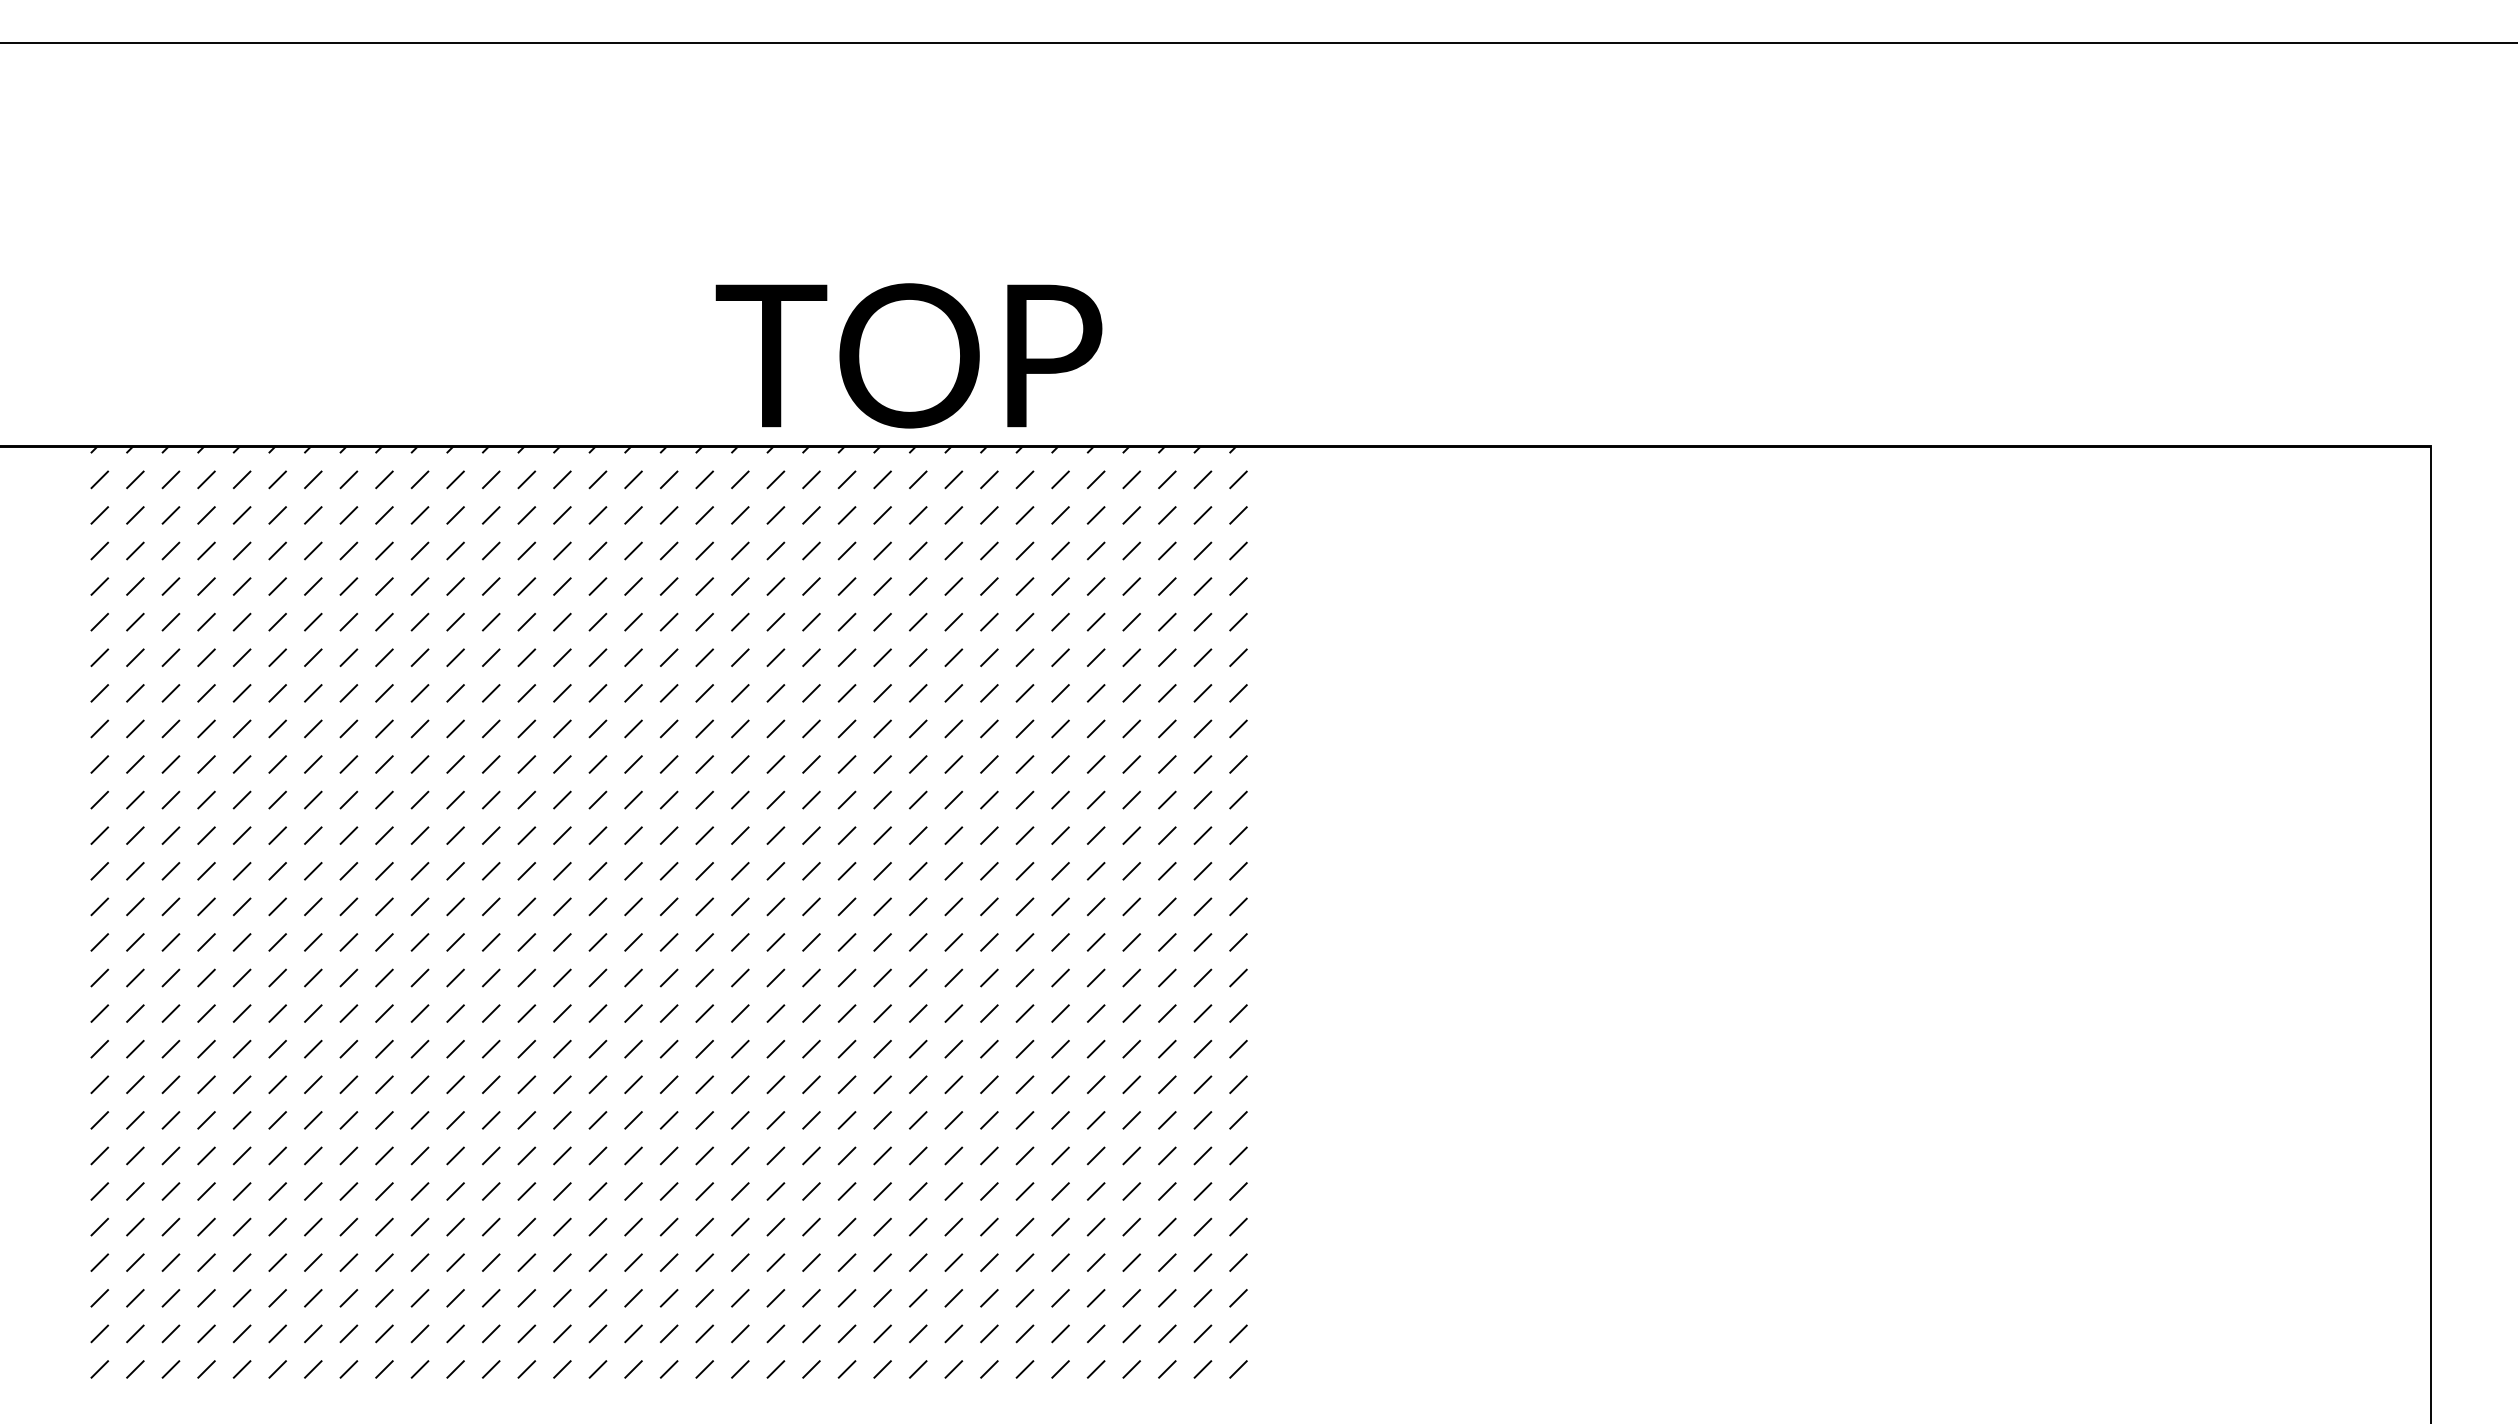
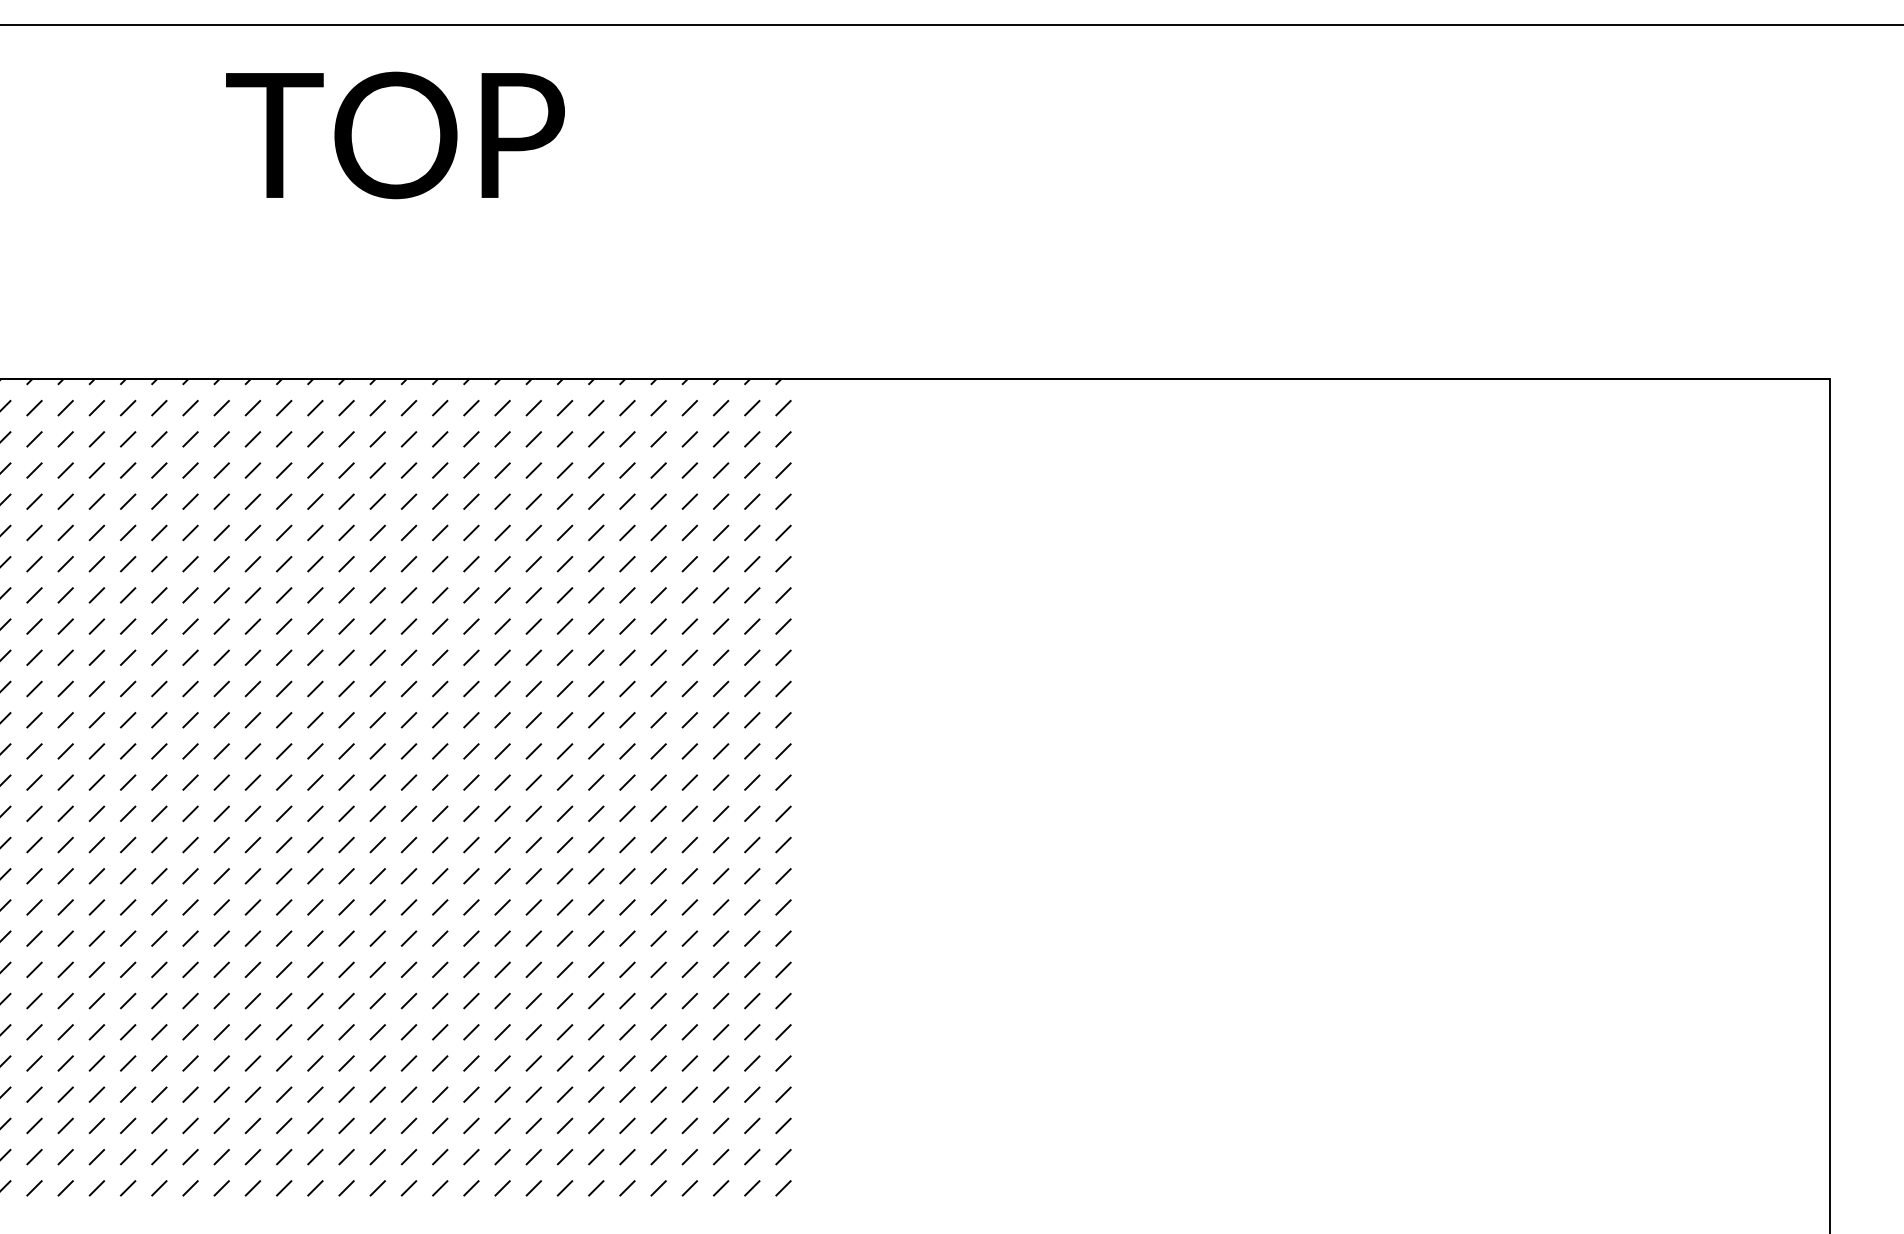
text: (908, 355) -> (394, 135), moved

